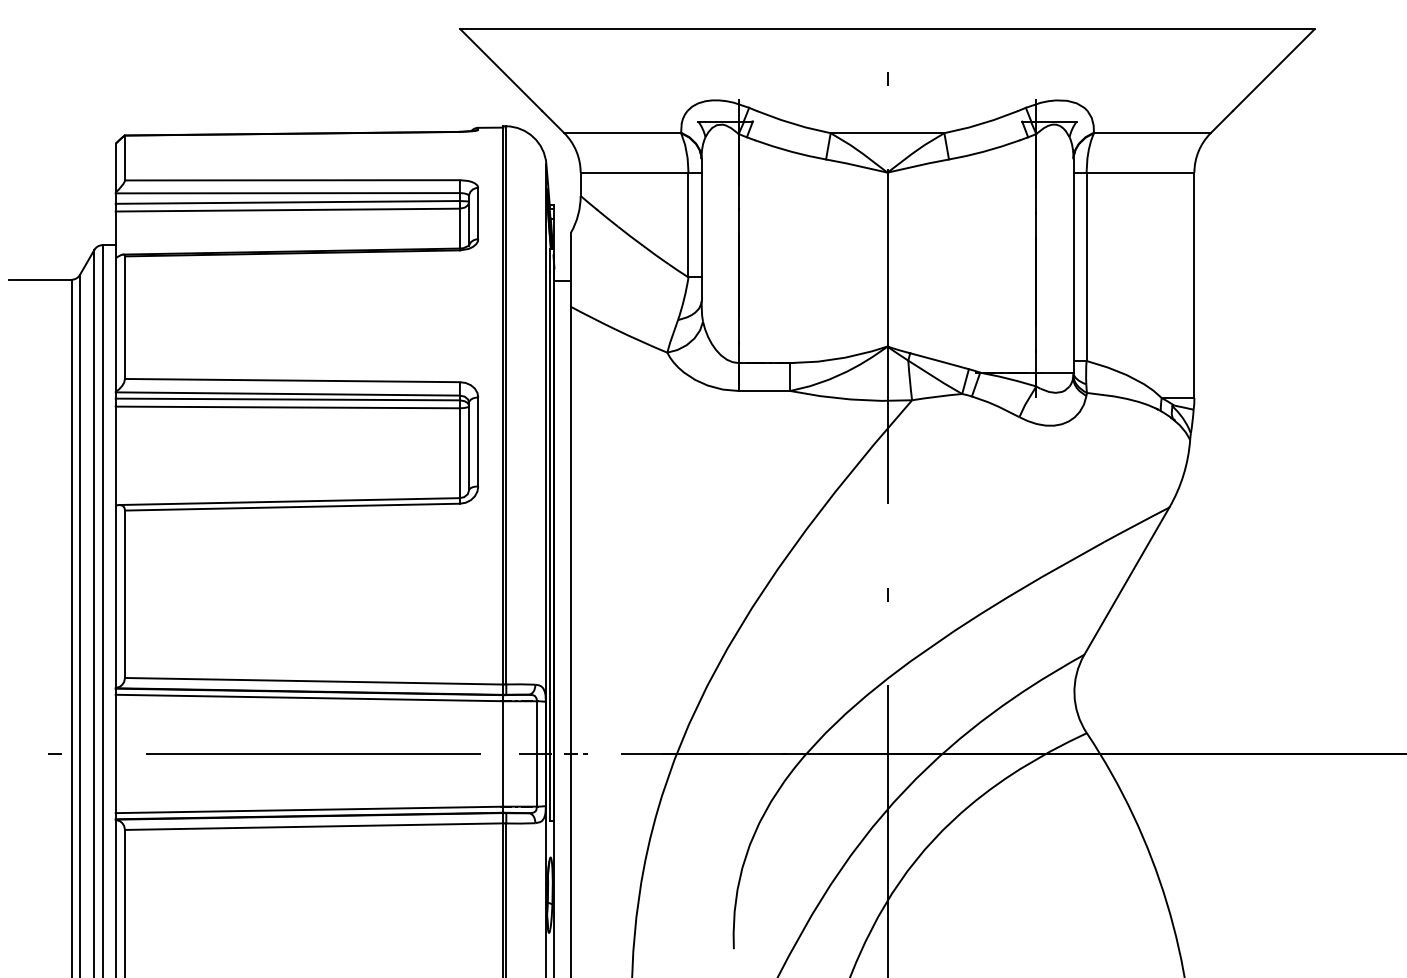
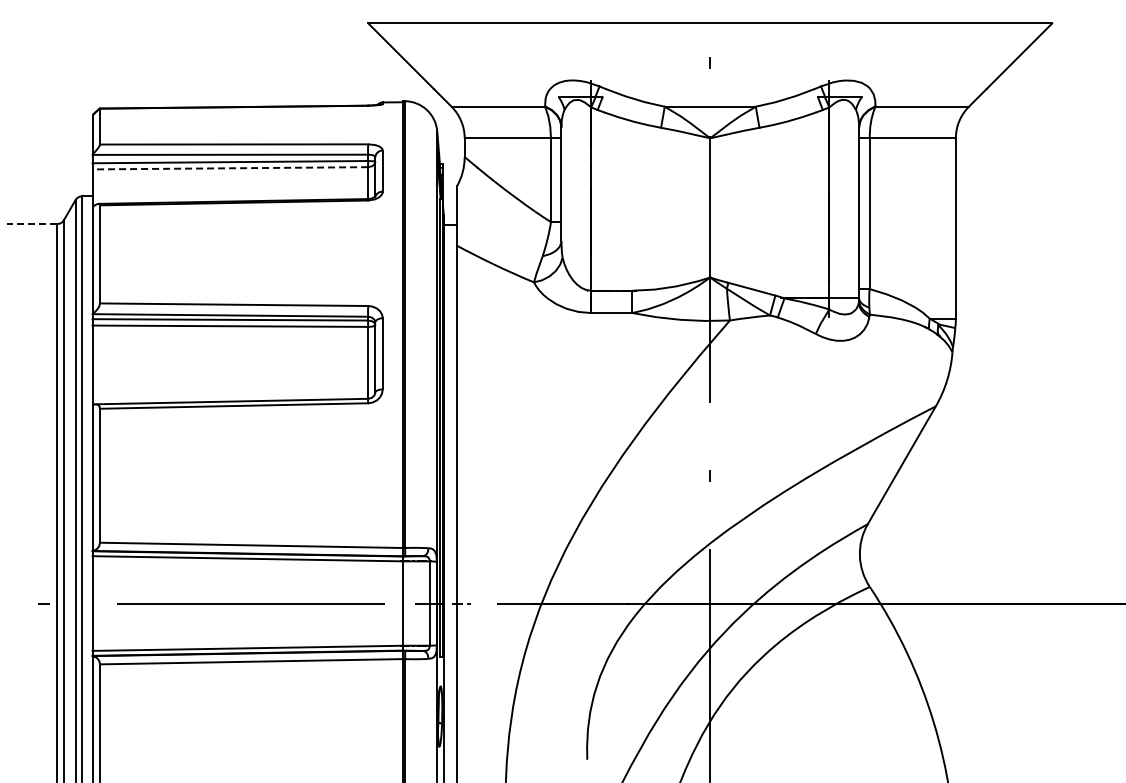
line: (288, 210) -> (230, 168), solid -> dashed
line: (39, 280) -> (31, 224), solid -> dashed

